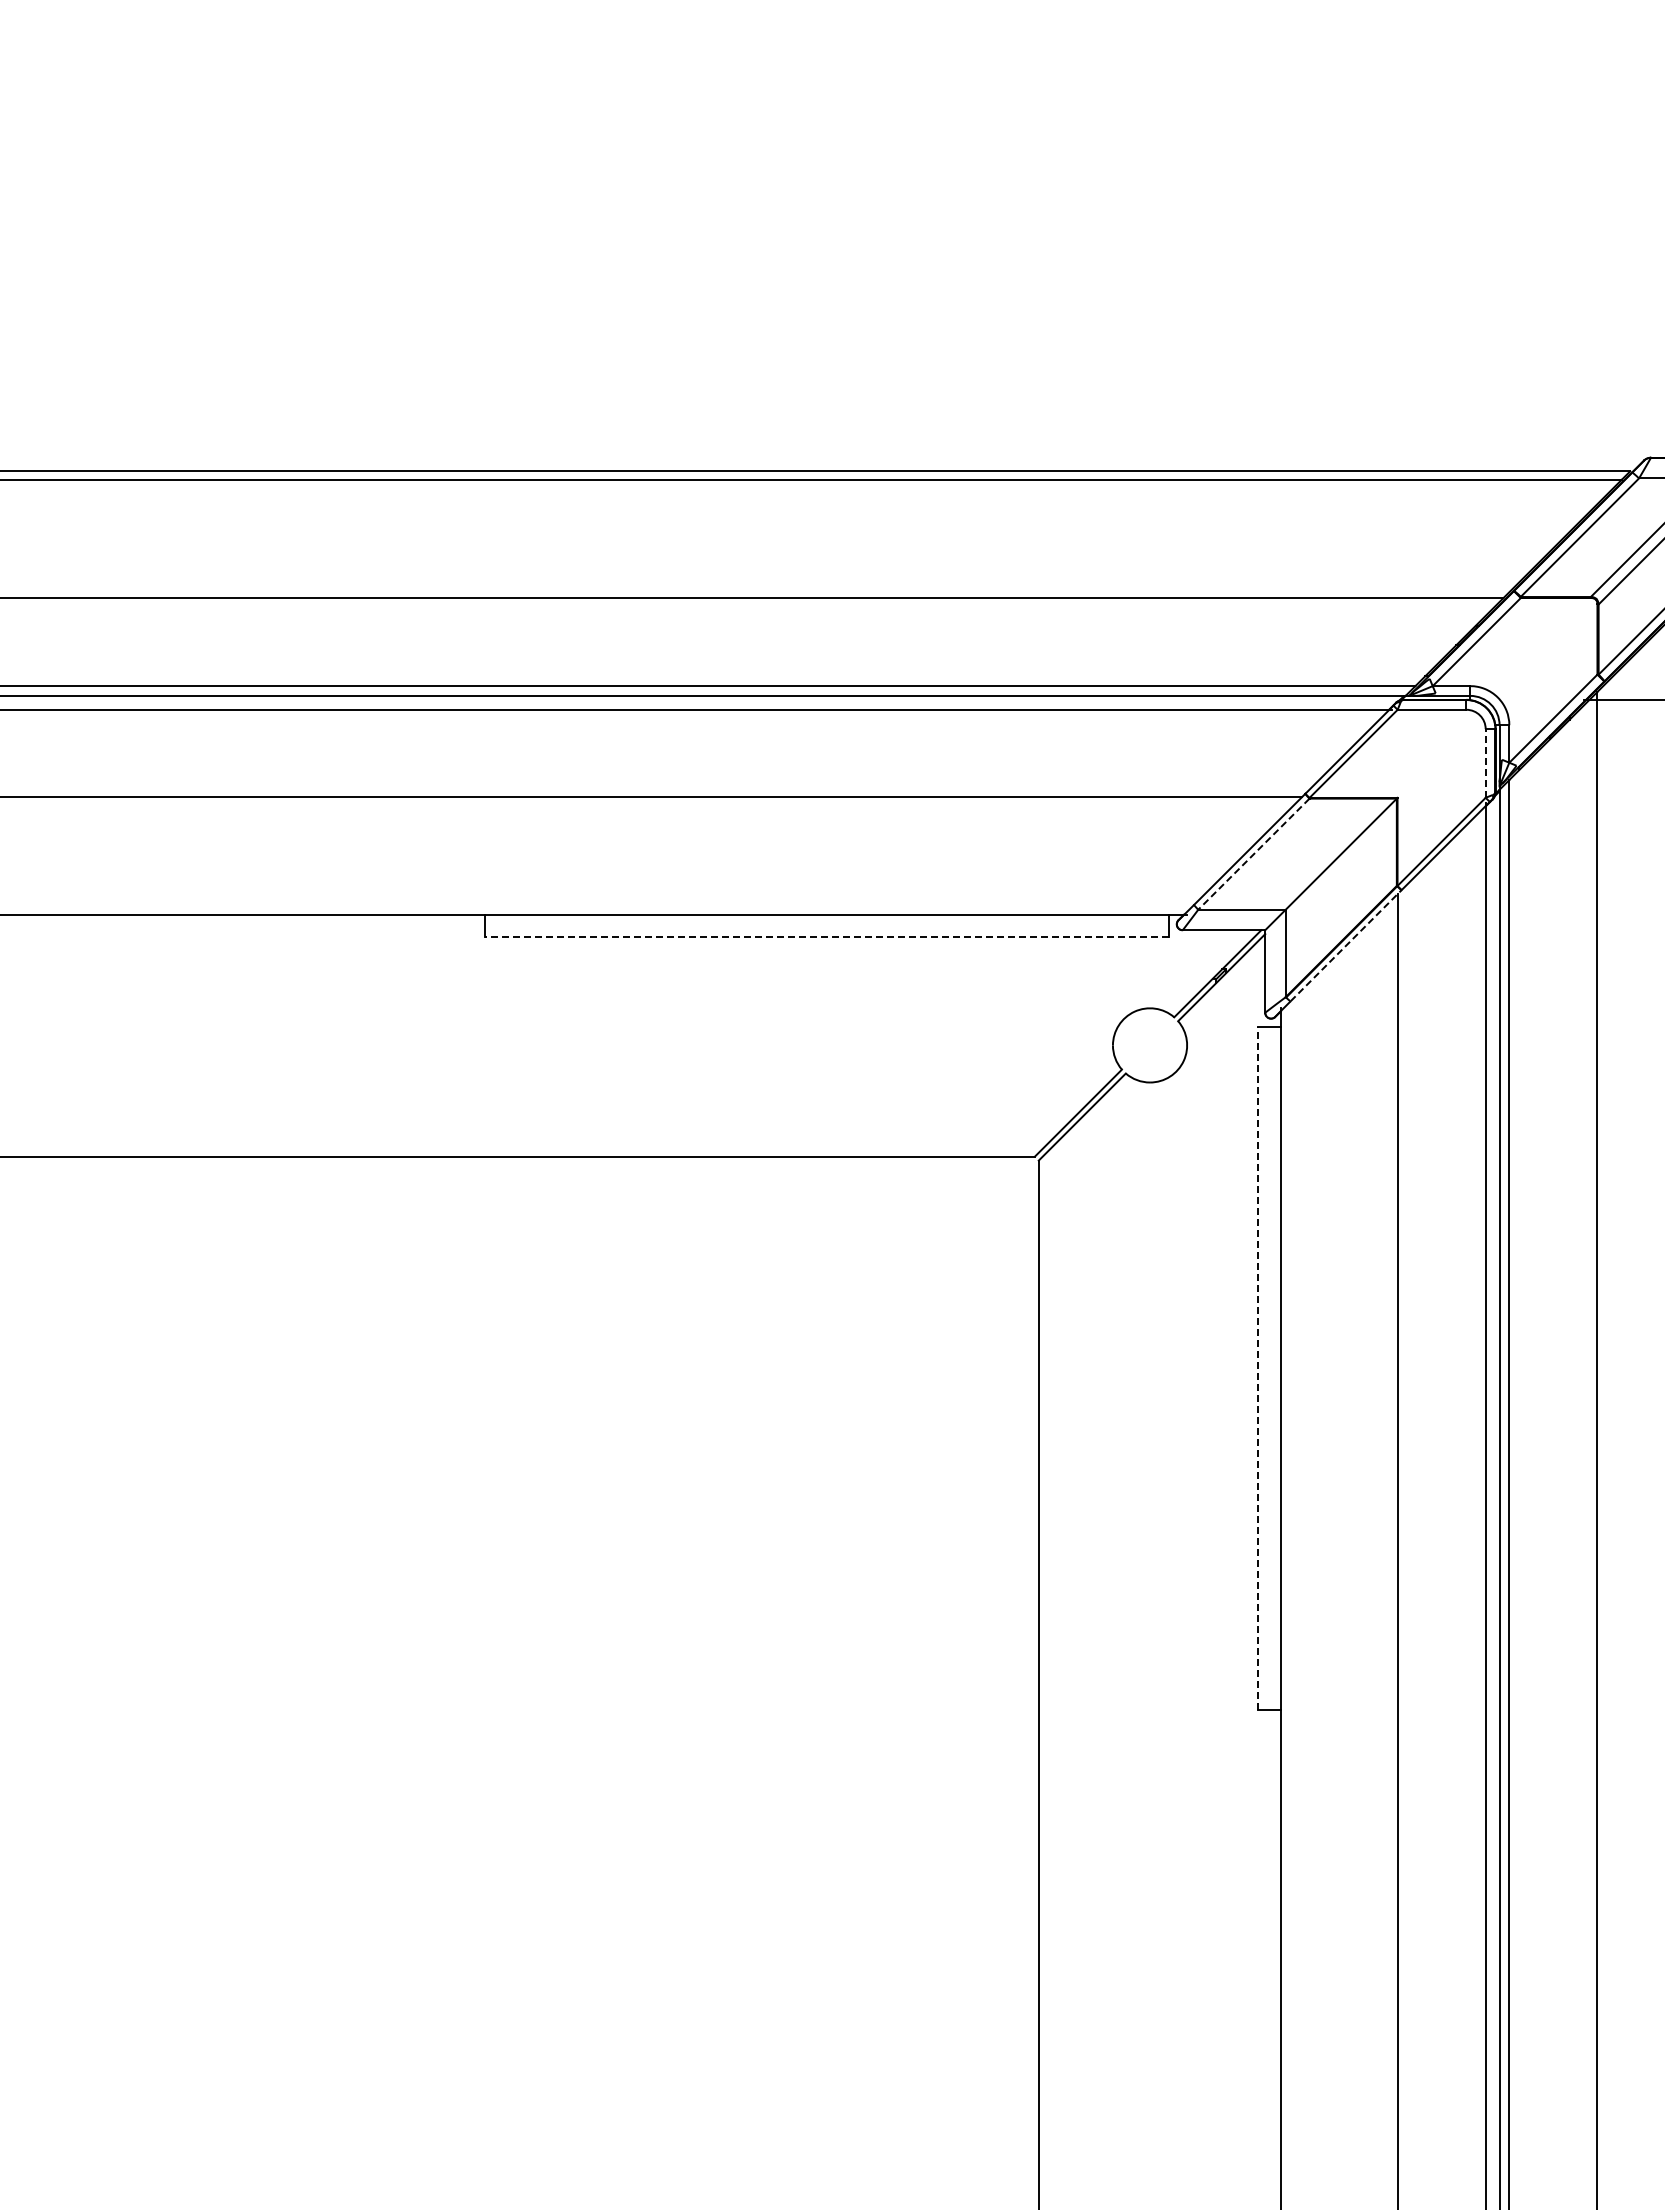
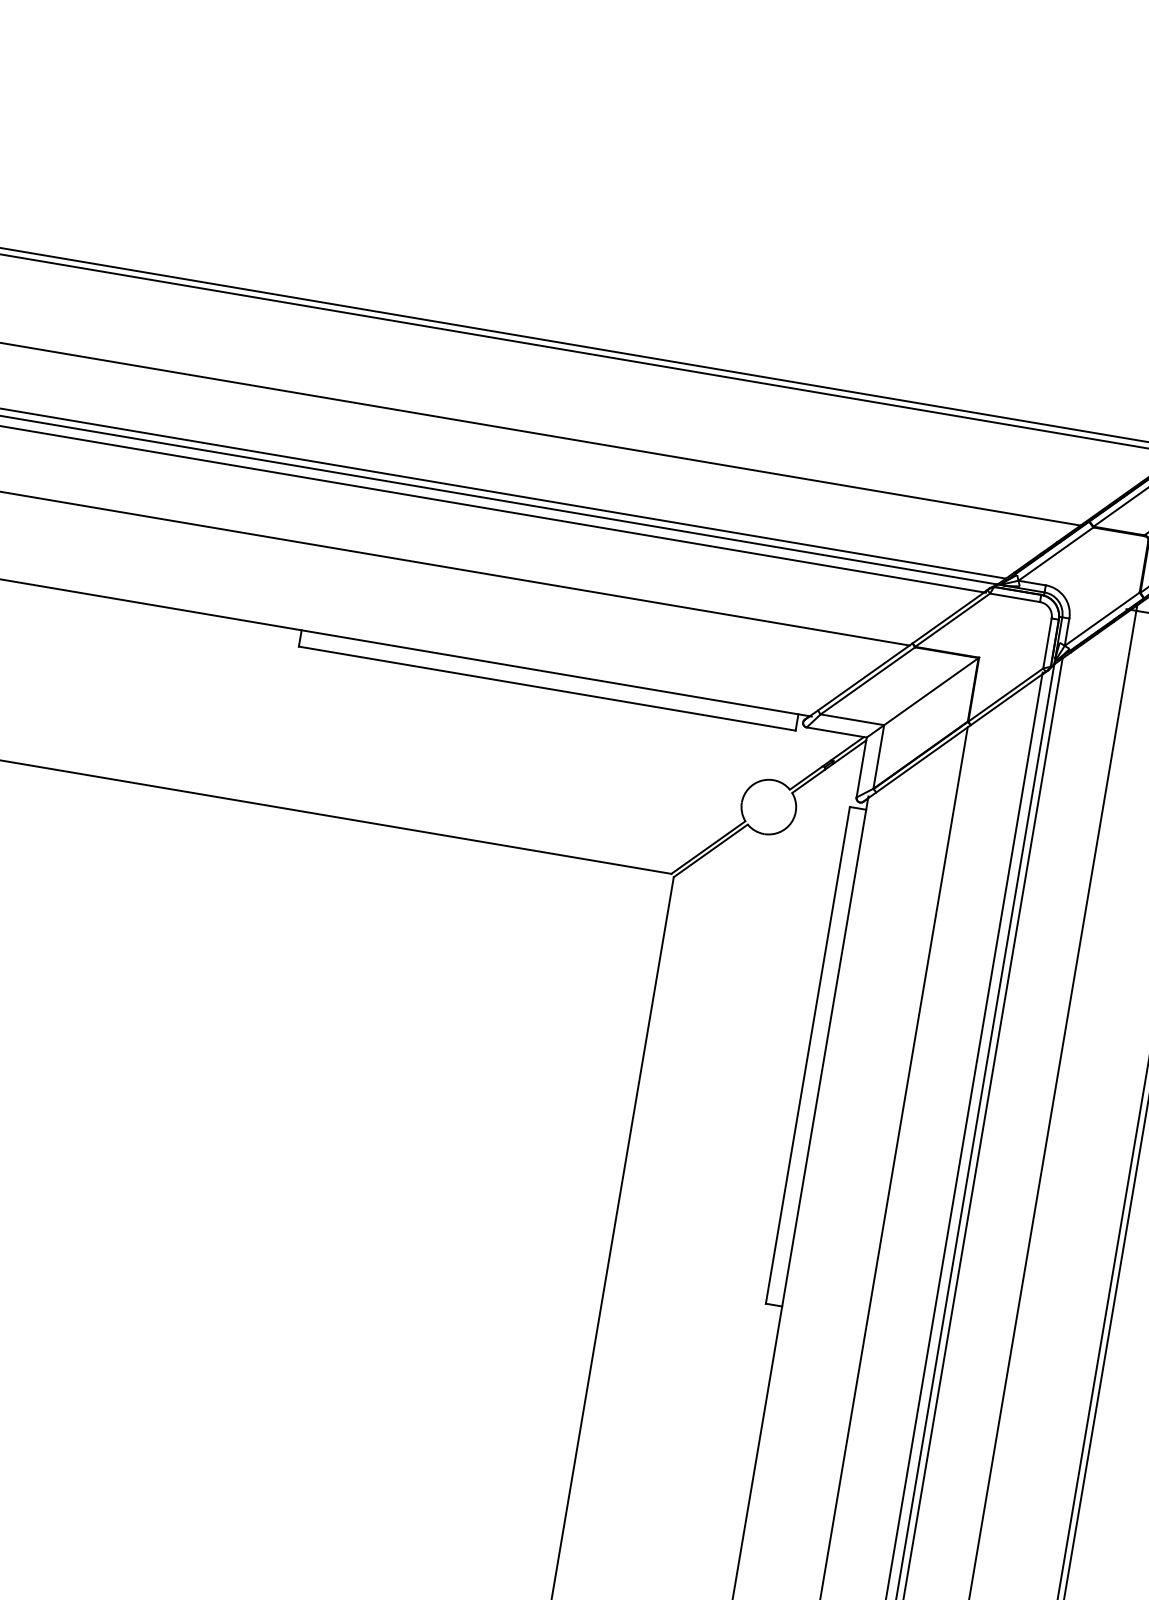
line: (1485, 762) -> (1047, 642), dashed -> solid
line: (1253, 854) -> (867, 681), dashed -> solid
line: (826, 937) -> (546, 688), dashed -> solid
line: (1346, 945) -> (923, 758), dashed -> solid
line: (1258, 1368) -> (807, 1055), dashed -> solid

